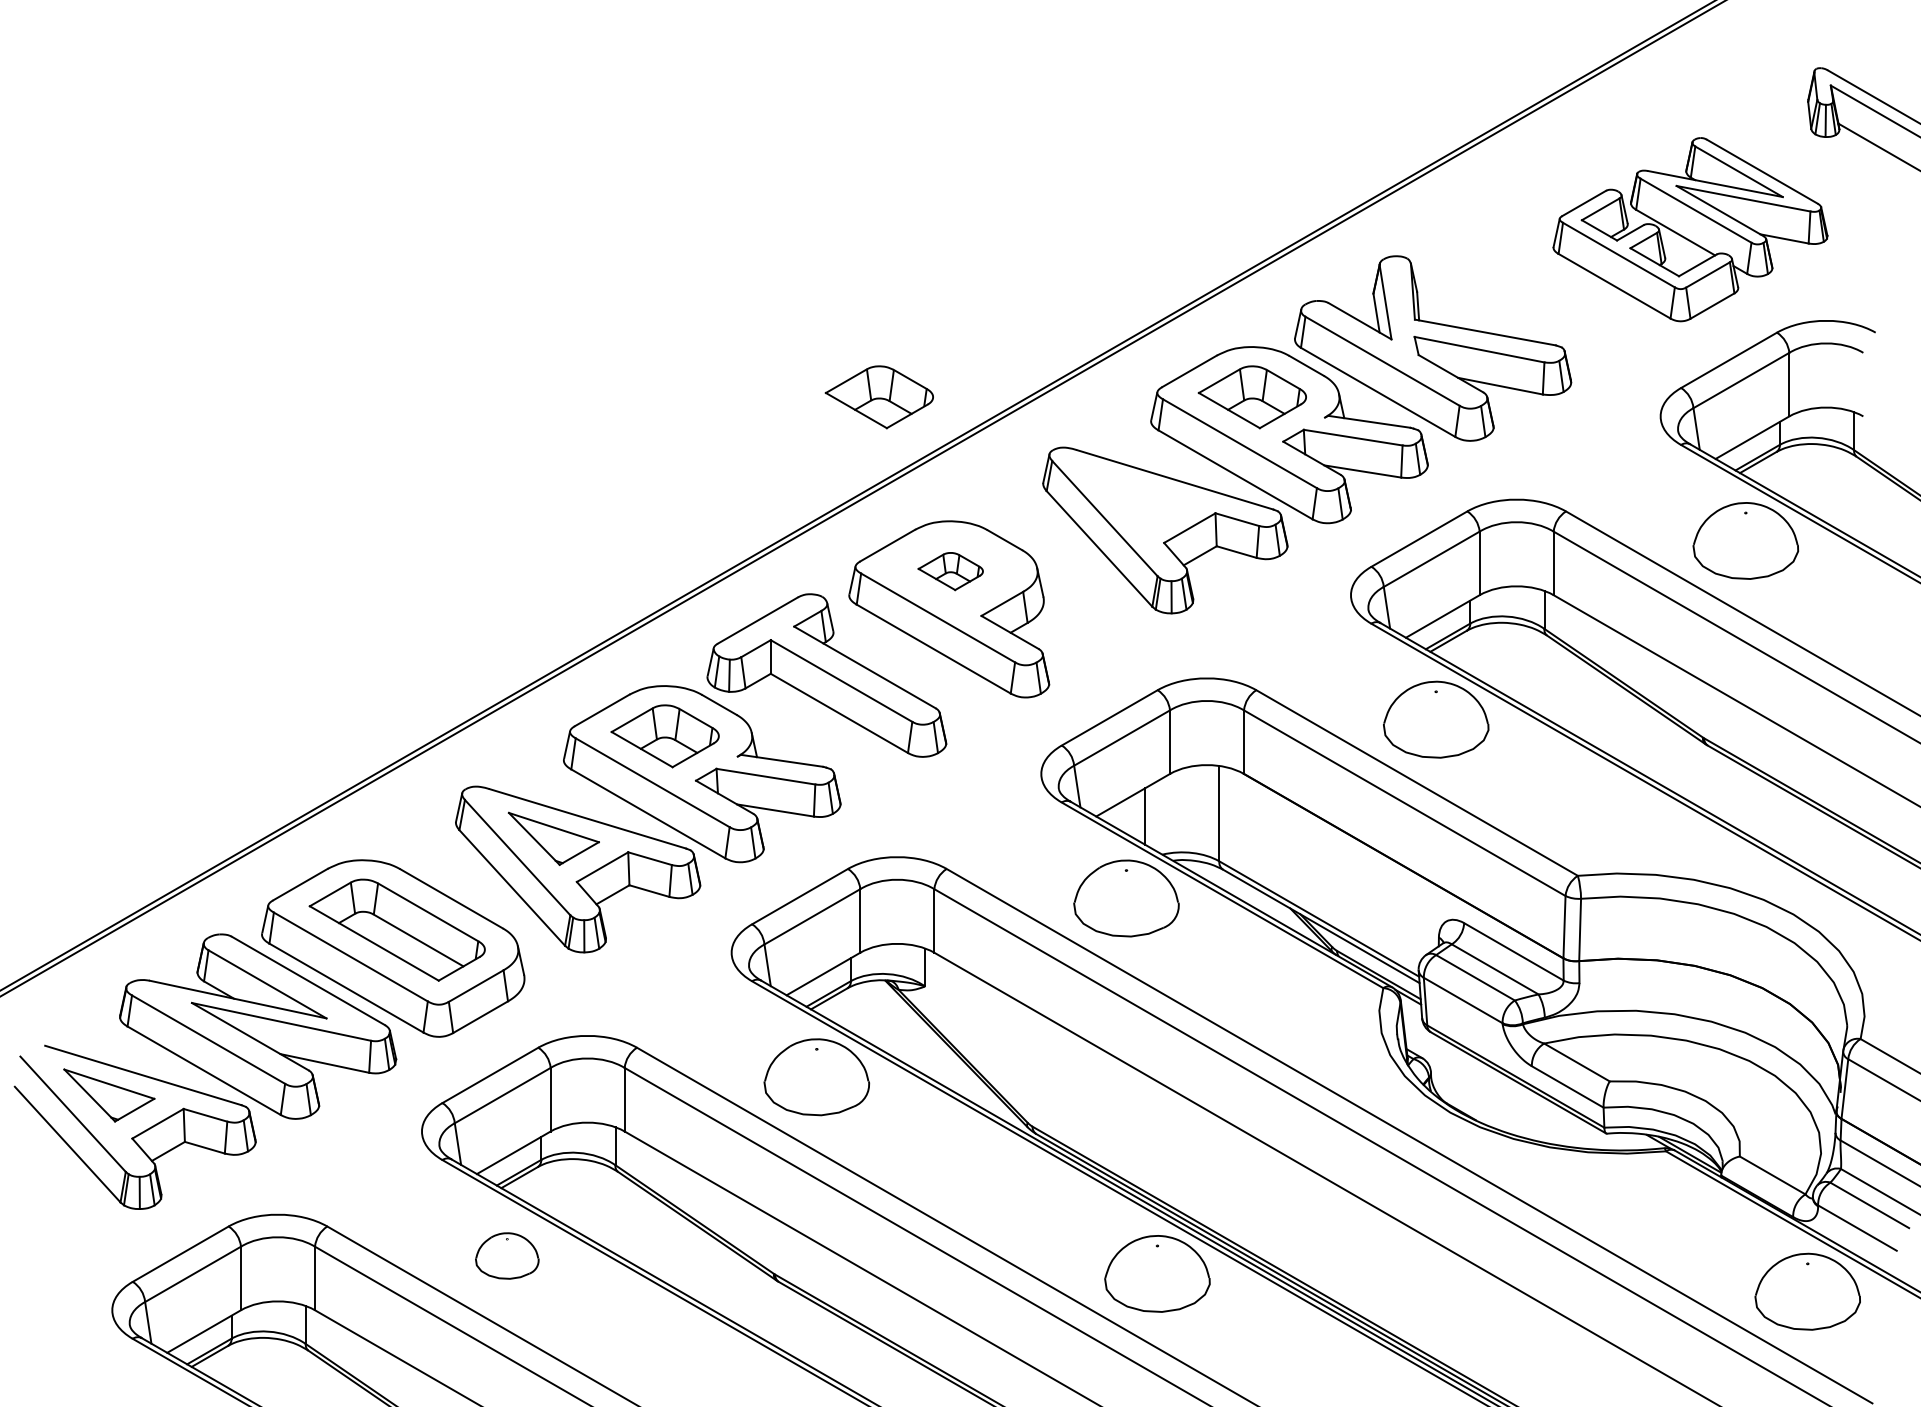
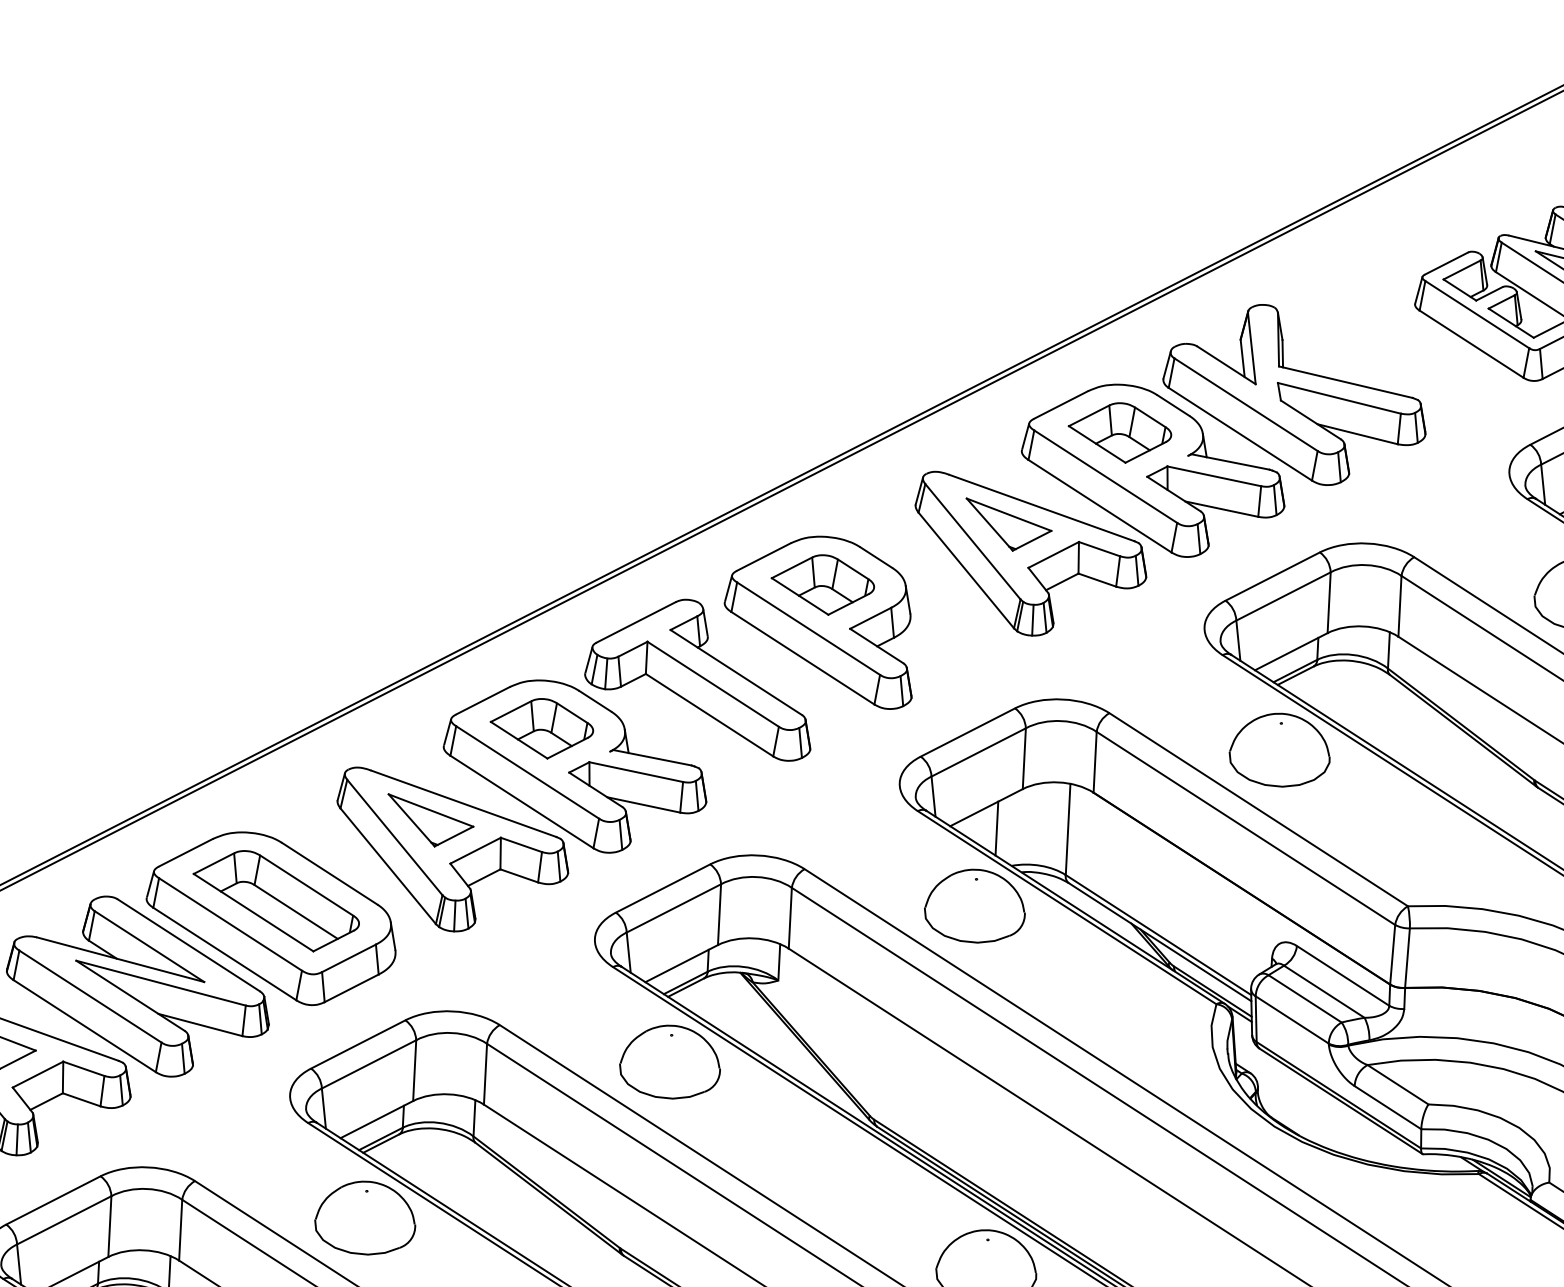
part: (878, 397) -> (762, 414), removed
part: (1141, 499) -> (1008, 525), added
part: (950, 571) -> (822, 584), size x1.67
part: (507, 1255) -> (365, 1217), size x1.67

